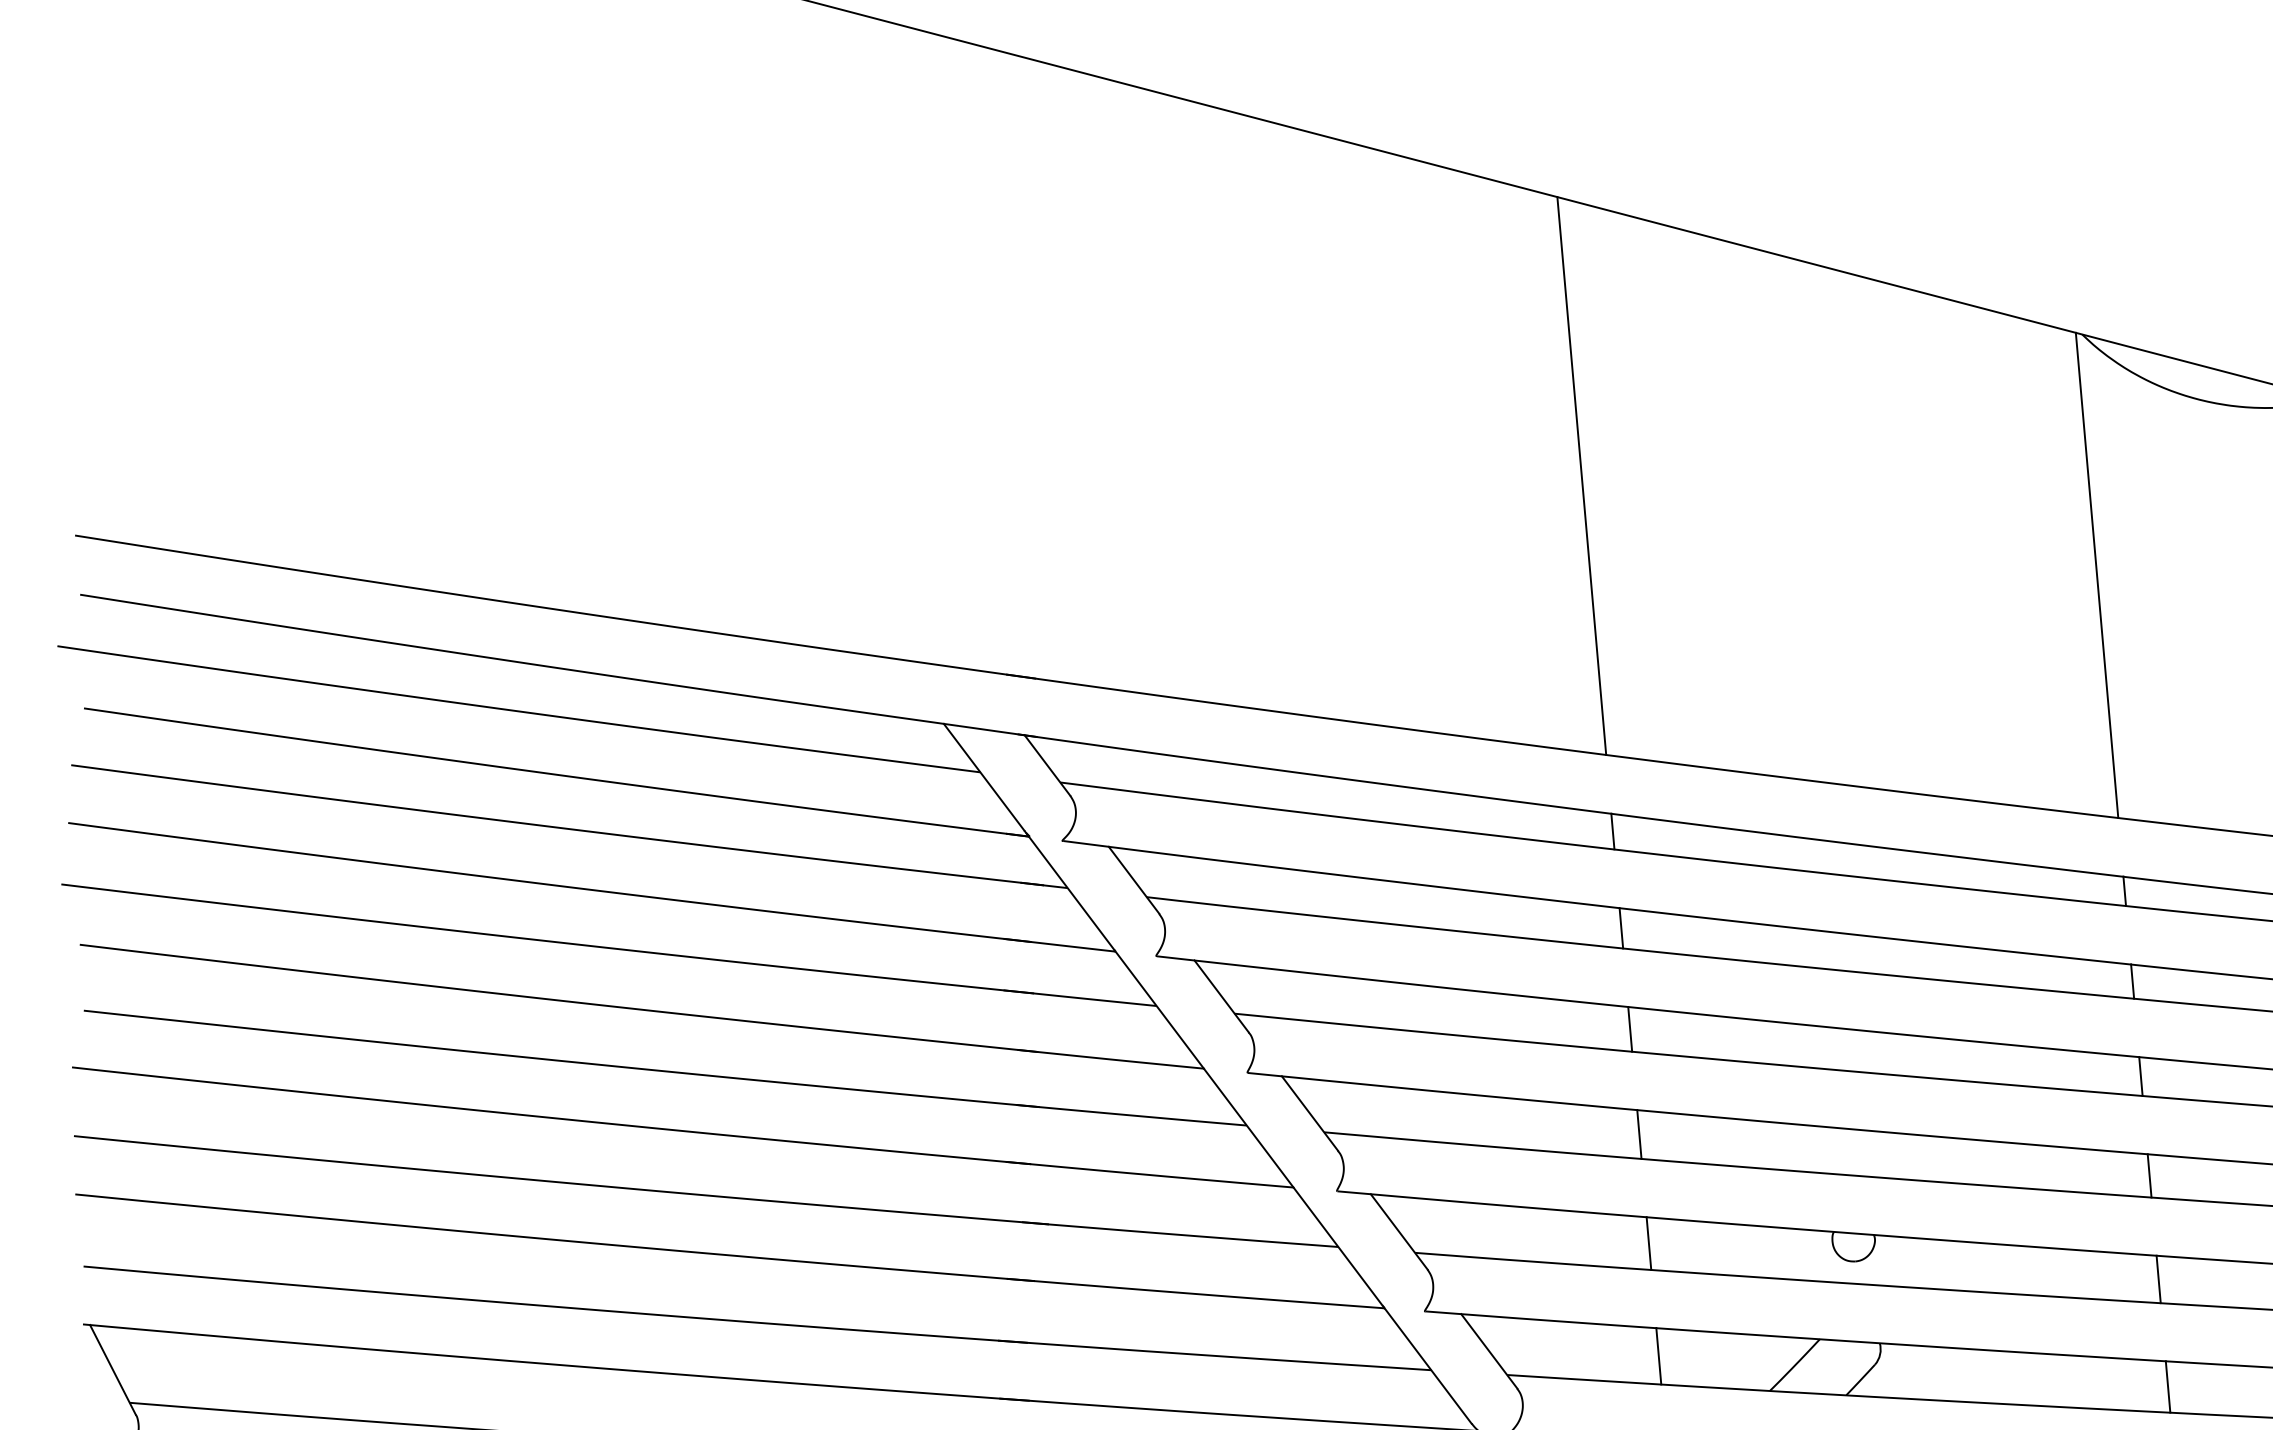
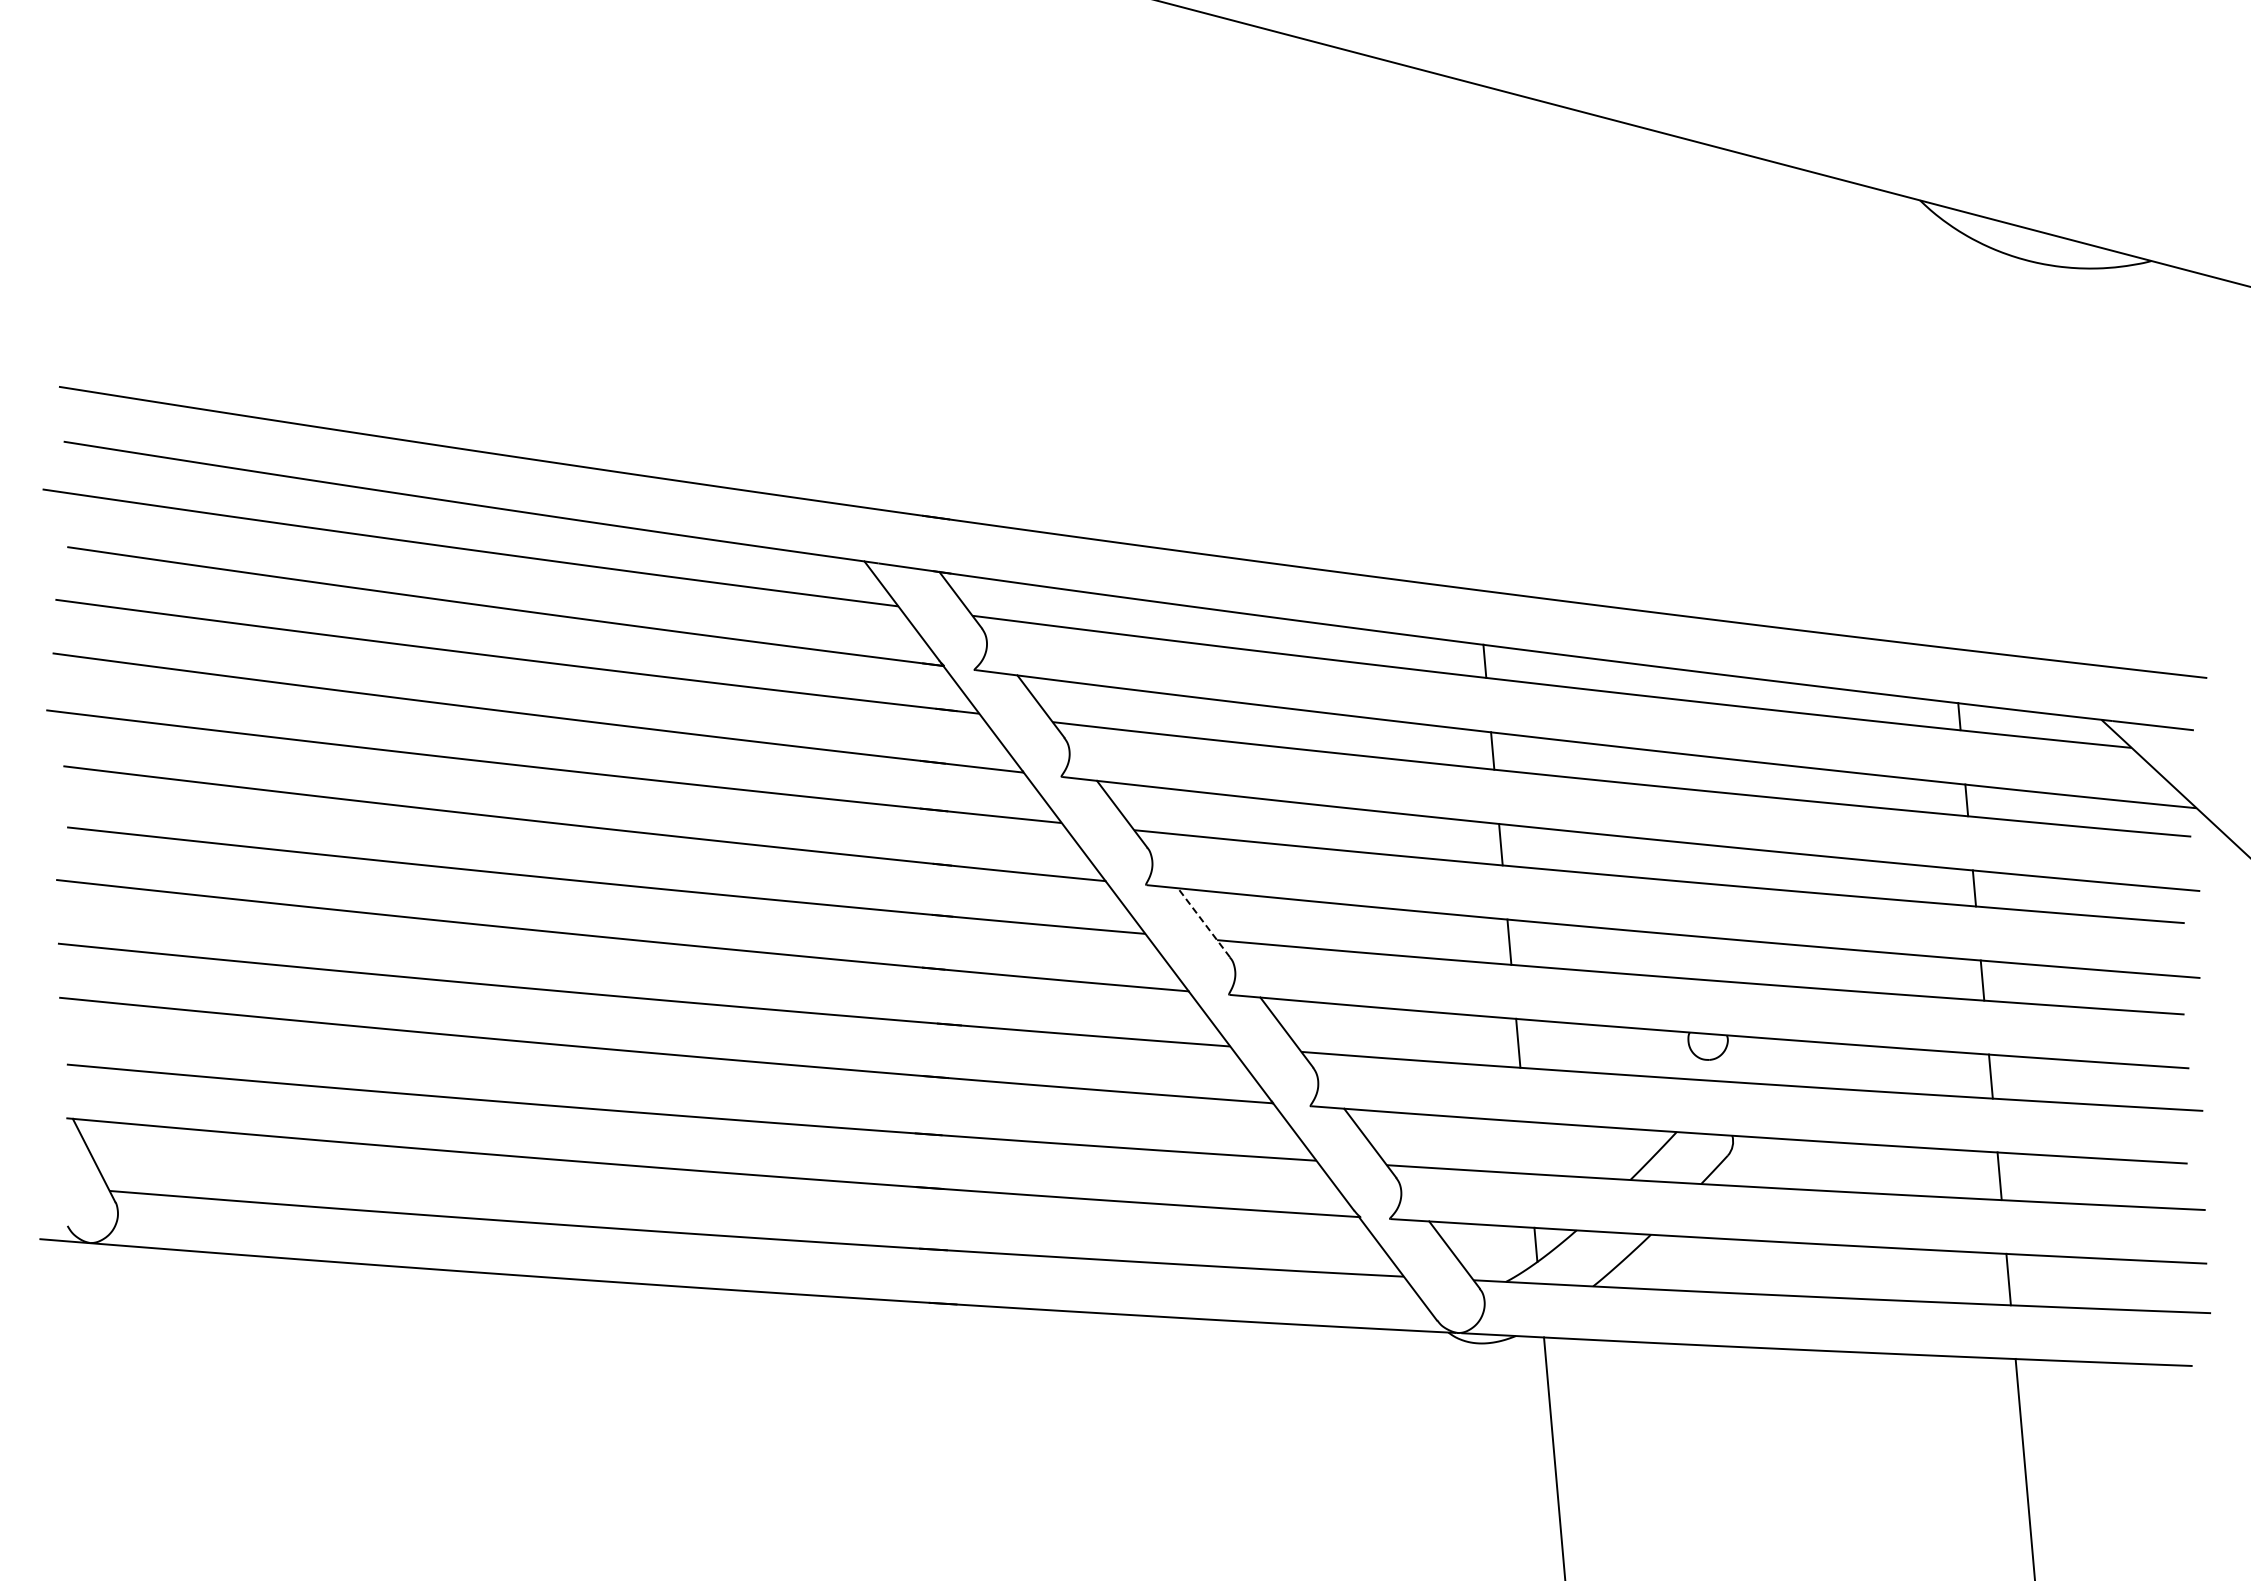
line: (1581, 475) -> (1455, 331), removed
line: (2096, 575) -> (1933, 423), removed
line: (1309, 1113) -> (1203, 922), solid -> dashed
line: (1658, 1355) -> (1527, 1147), removed

